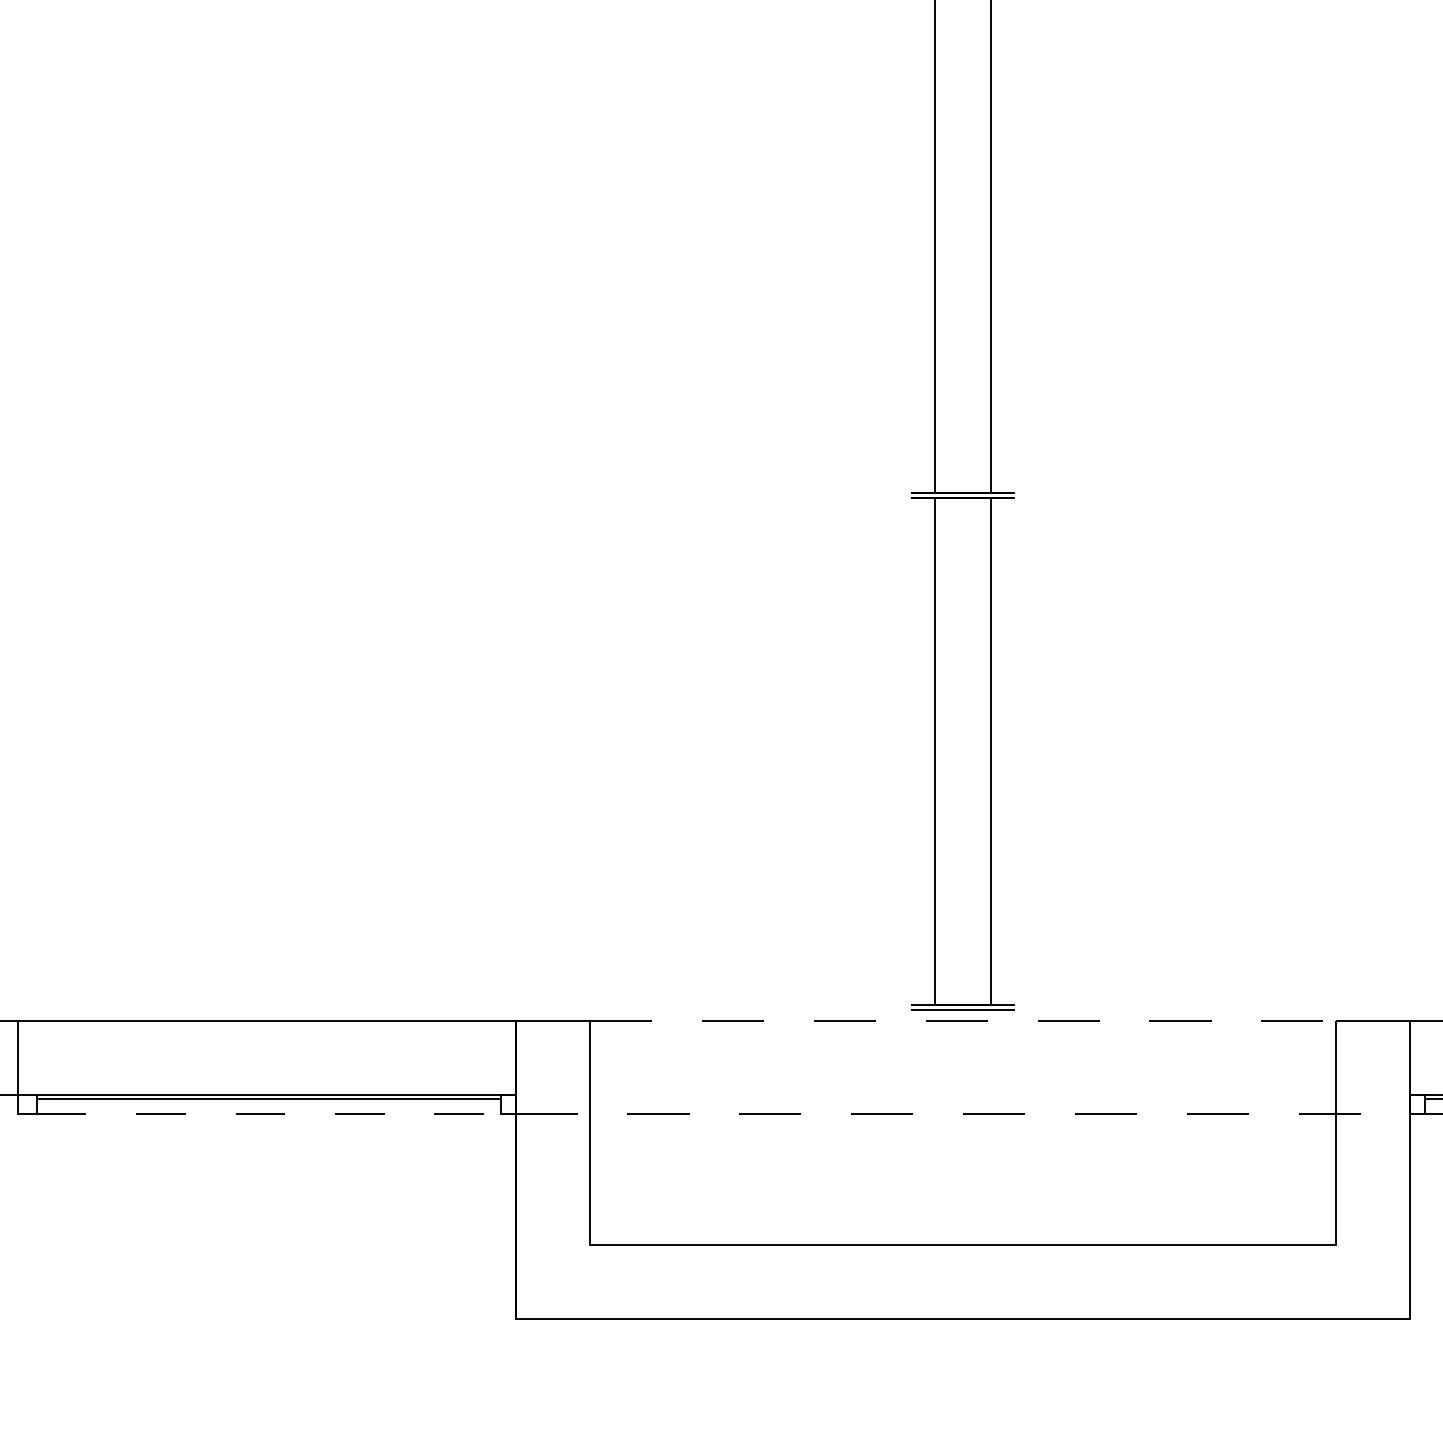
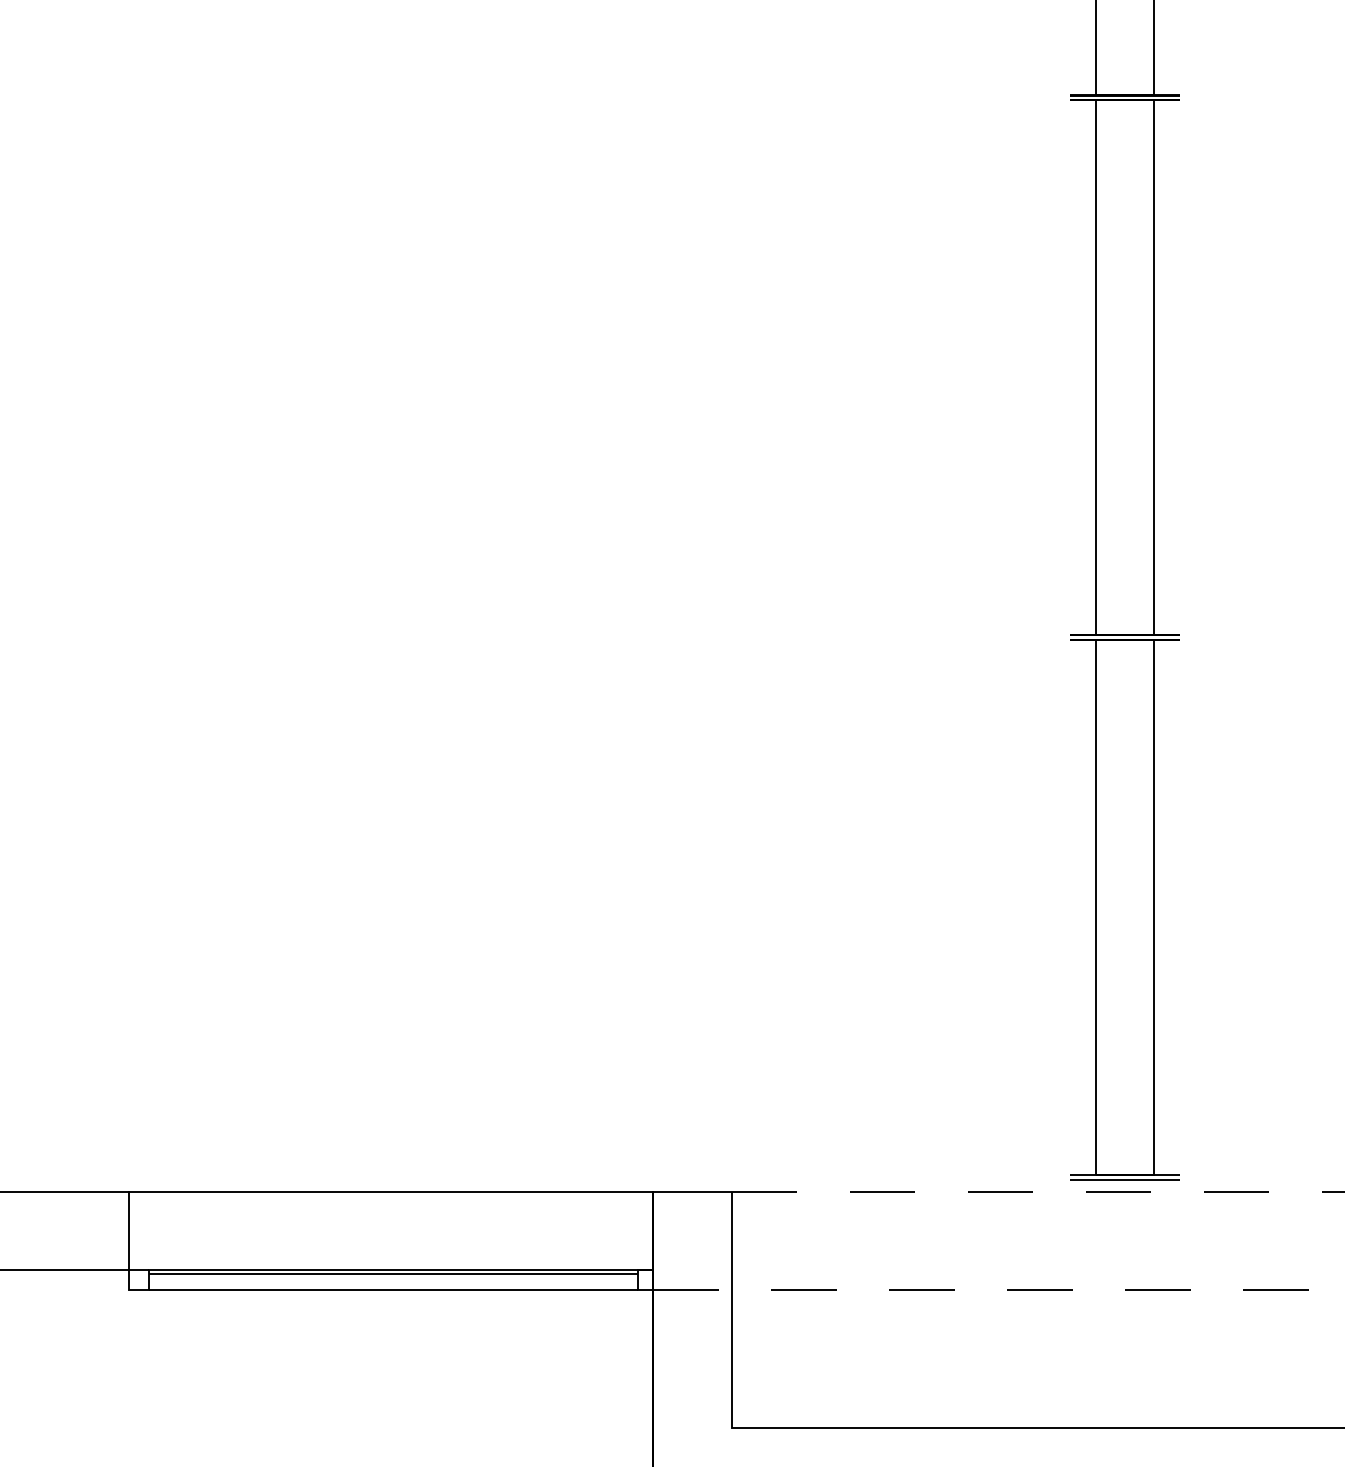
line: (268, 1113) -> (392, 1289), dashed -> solid

